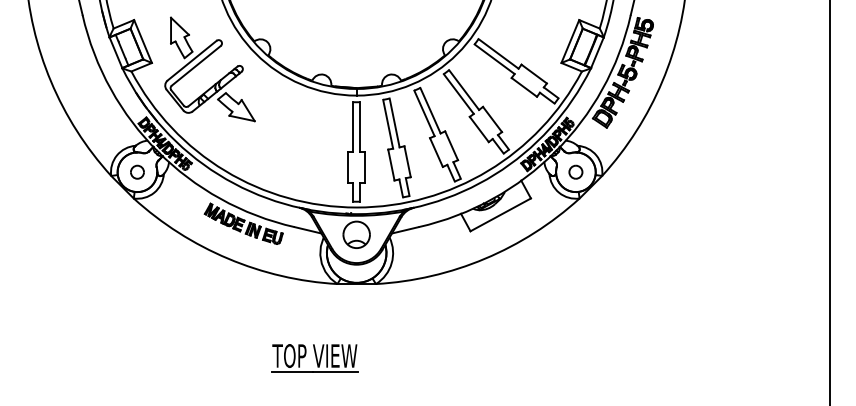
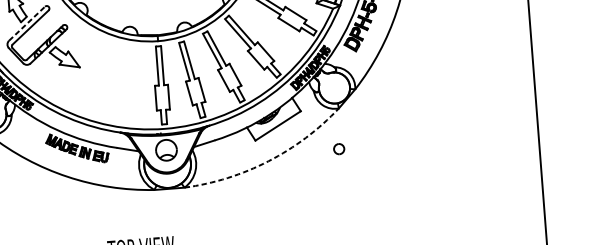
line: (192, 60) -> (27, 23), solid -> dashed
part: (575, 171) -> (338, 148), moved
arc: (485, 258) -> (268, 161), solid -> dashed

